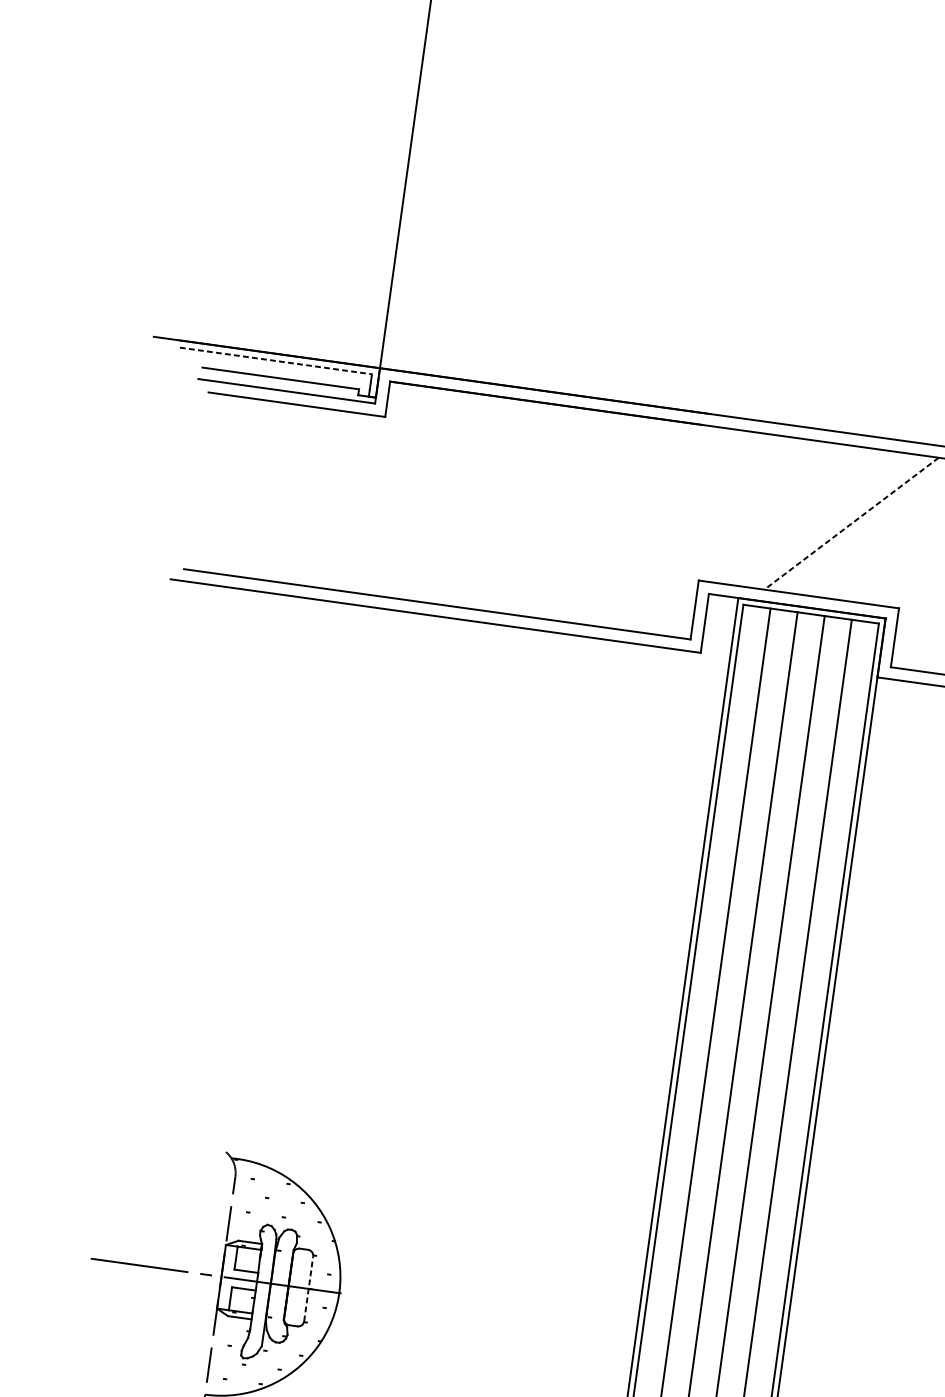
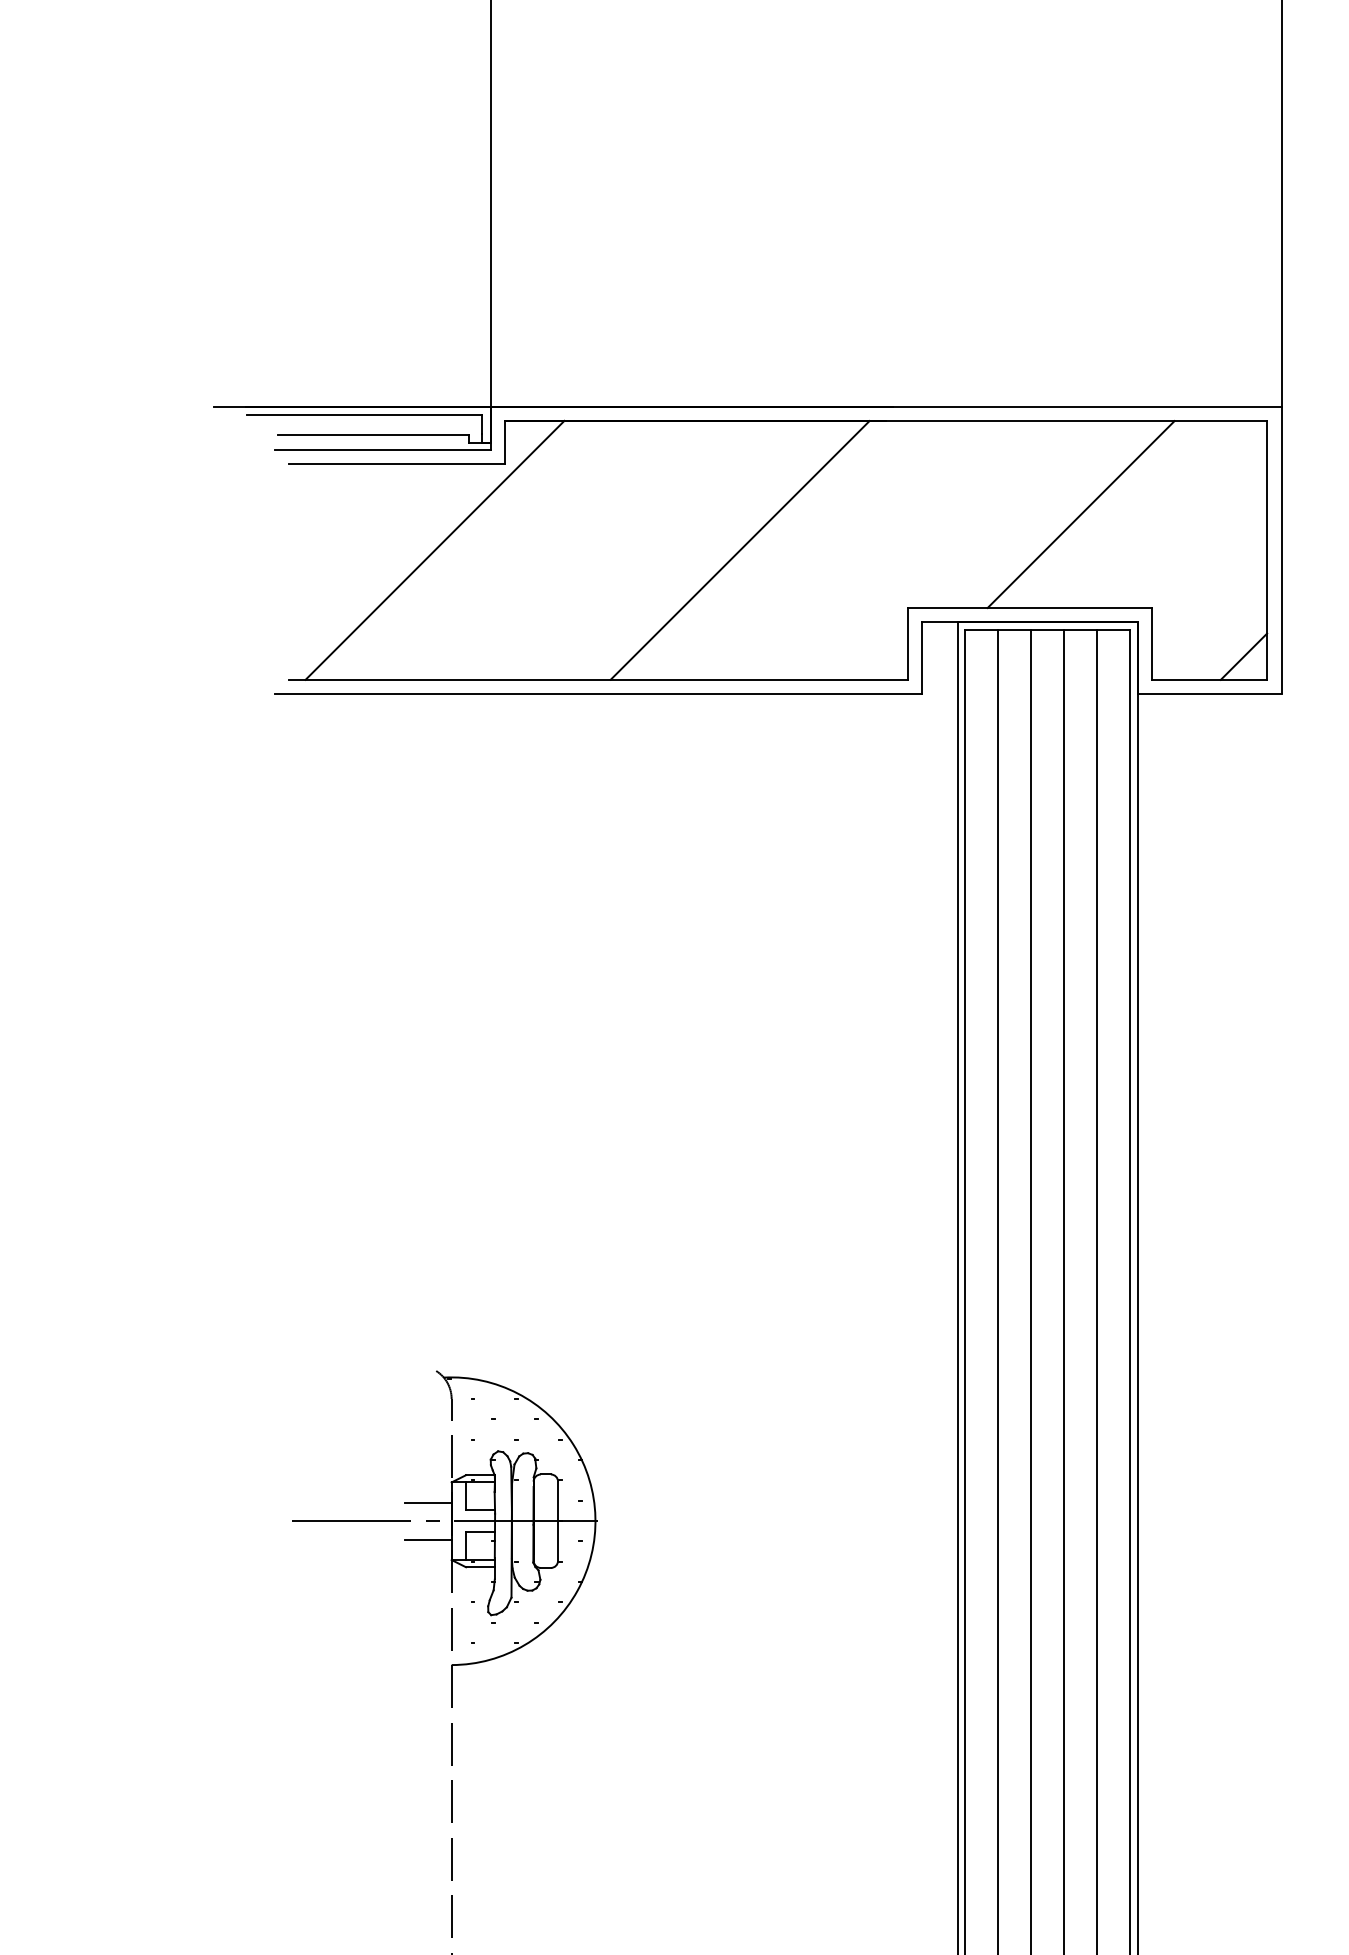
line: (276, 361) -> (365, 415), dashed -> solid
line: (317, 478) -> (434, 549), added
line: (567, 514) -> (739, 550), added
line: (851, 523) -> (1080, 514), dashed -> solid
line: (204, 1258) -> (428, 1502), added
line: (200, 1289) -> (428, 1539), added
line: (308, 1289) -> (558, 1521), dashed -> solid

